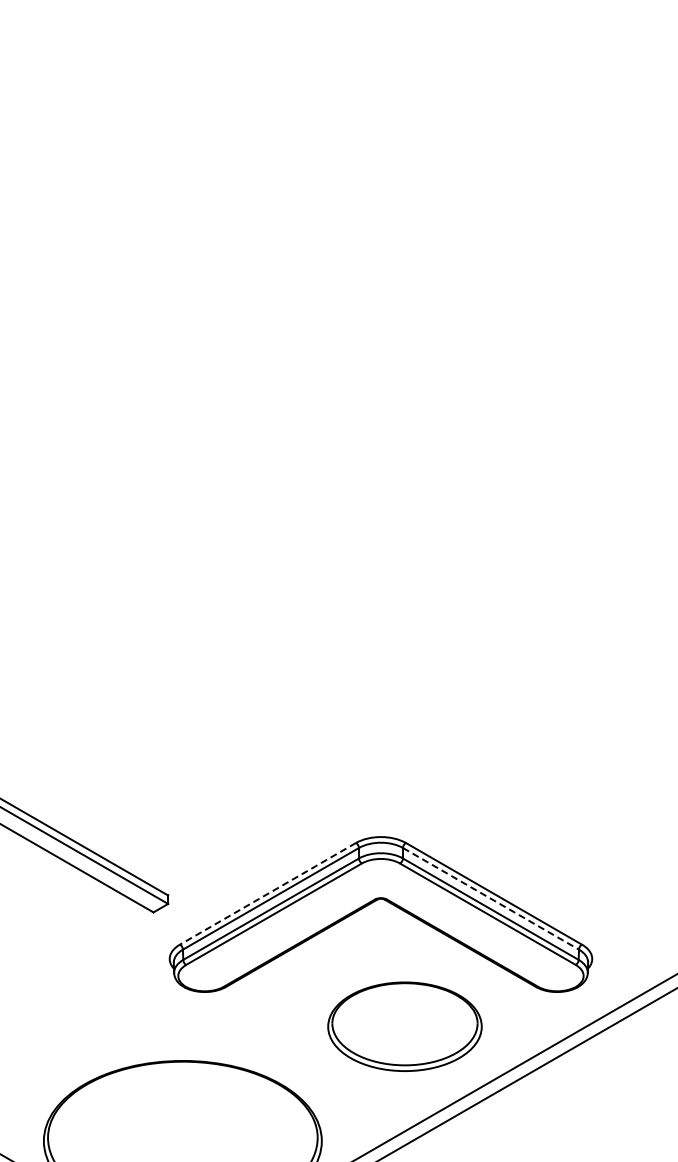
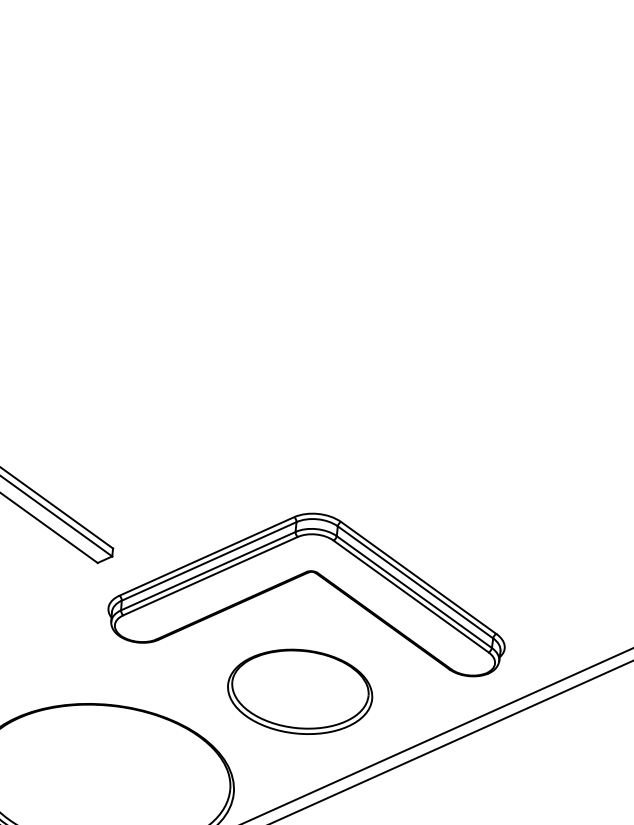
line: (268, 893) -> (207, 556), dashed -> solid
line: (491, 898) -> (416, 582), dashed -> solid
part: (404, 1026) -> (299, 691), moved

